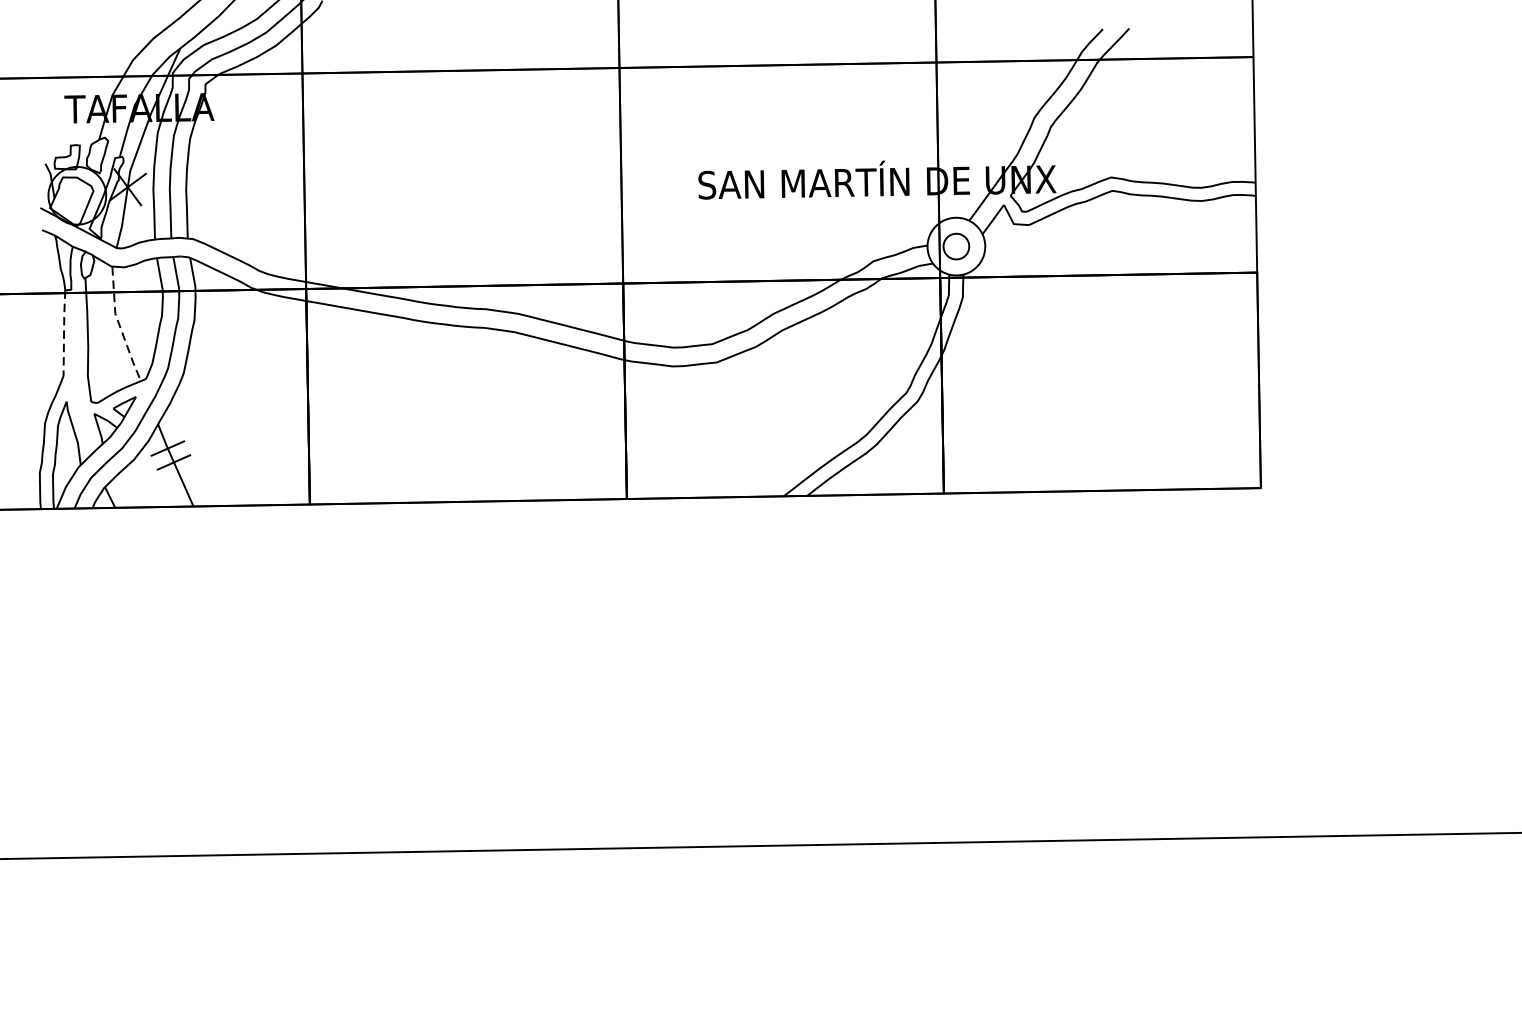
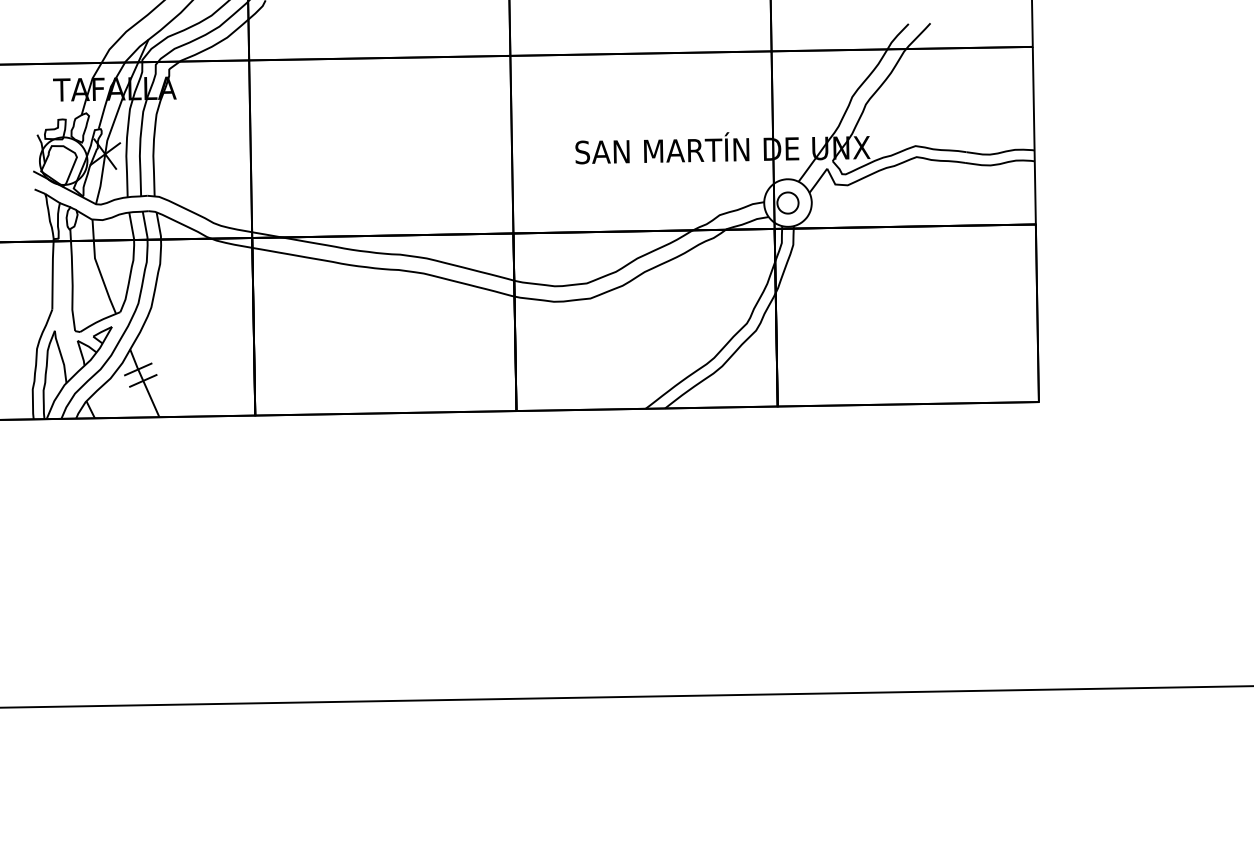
line: (119, 326) -> (98, 268), dashed -> solid
line: (63, 333) -> (52, 274), dashed -> solid

